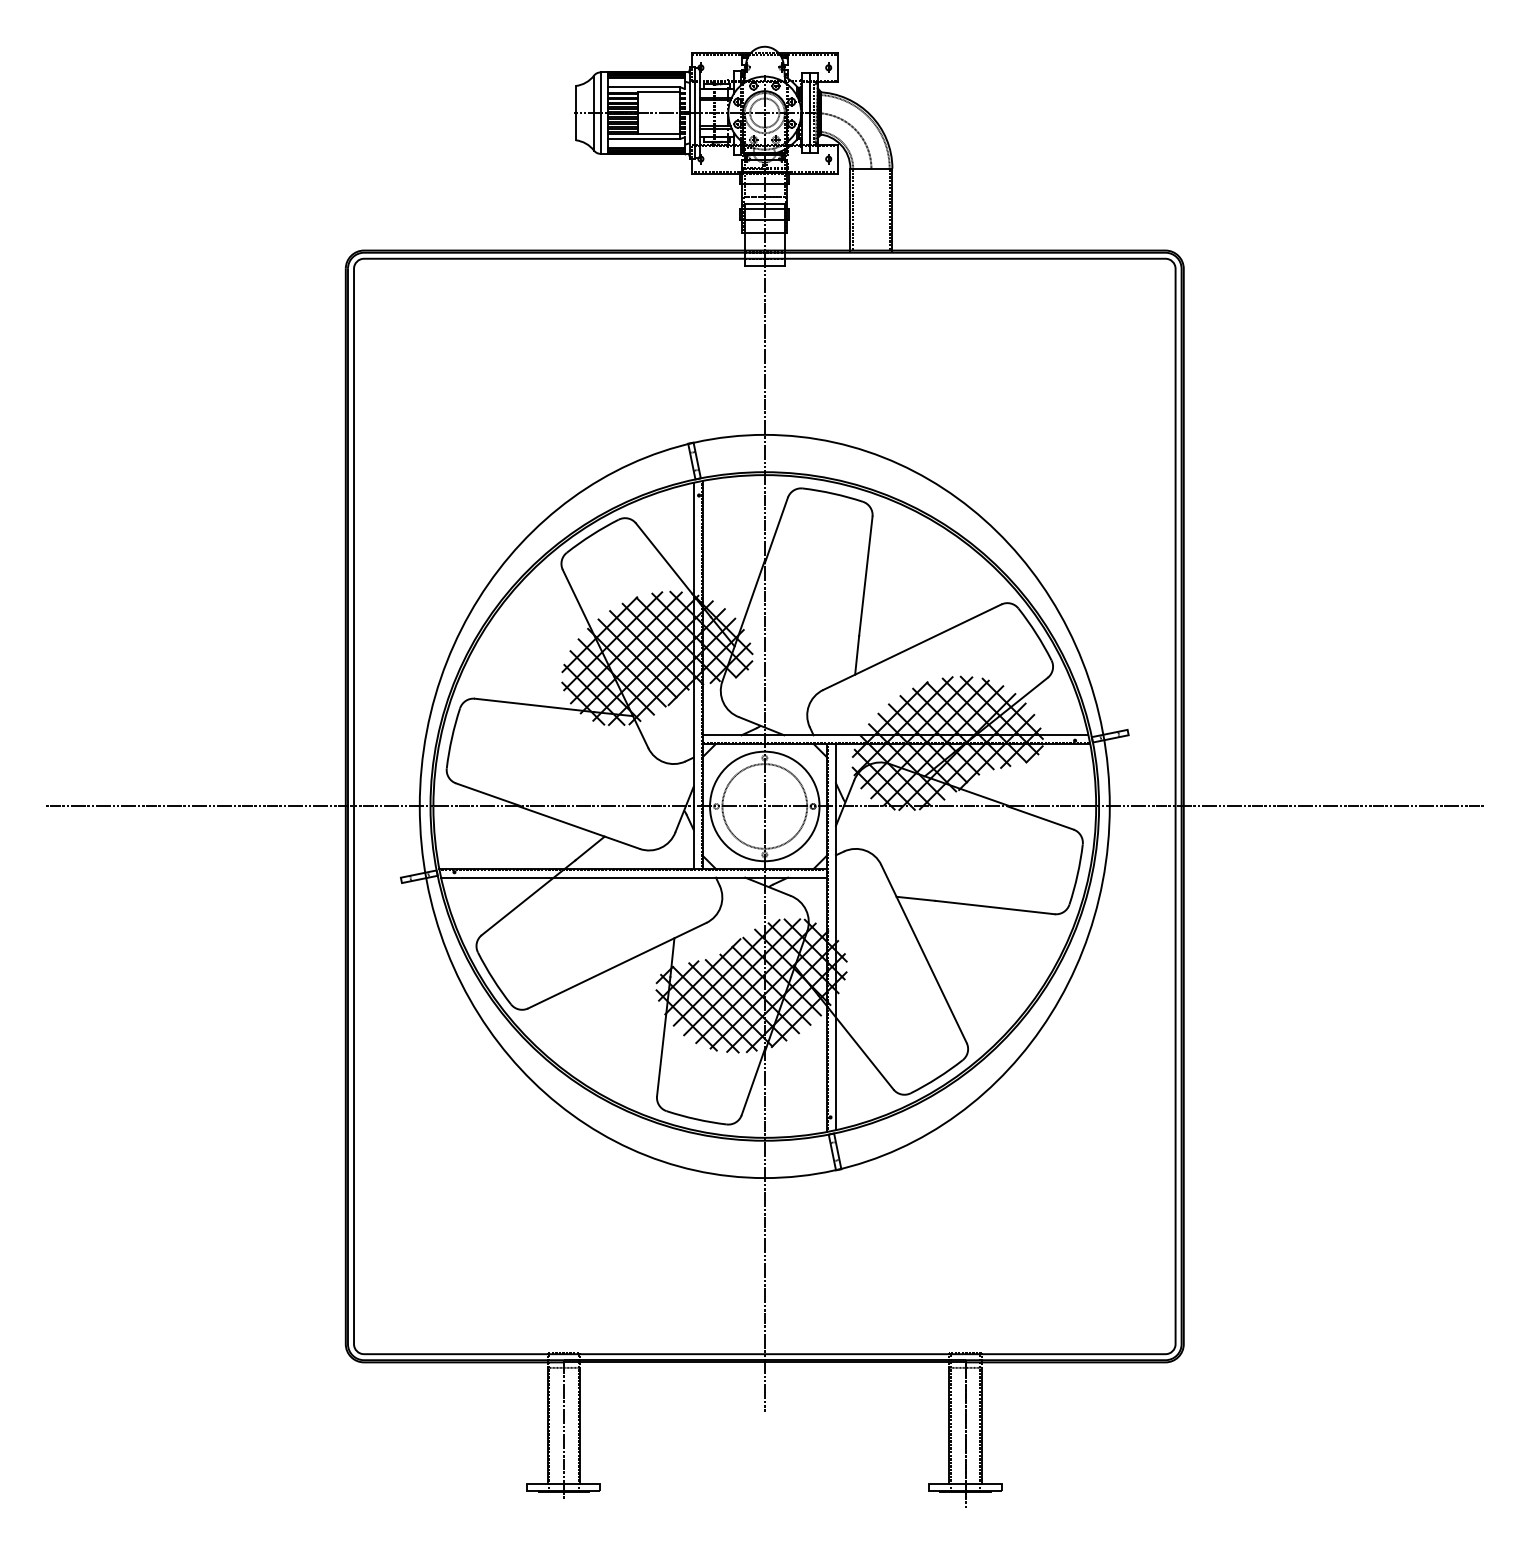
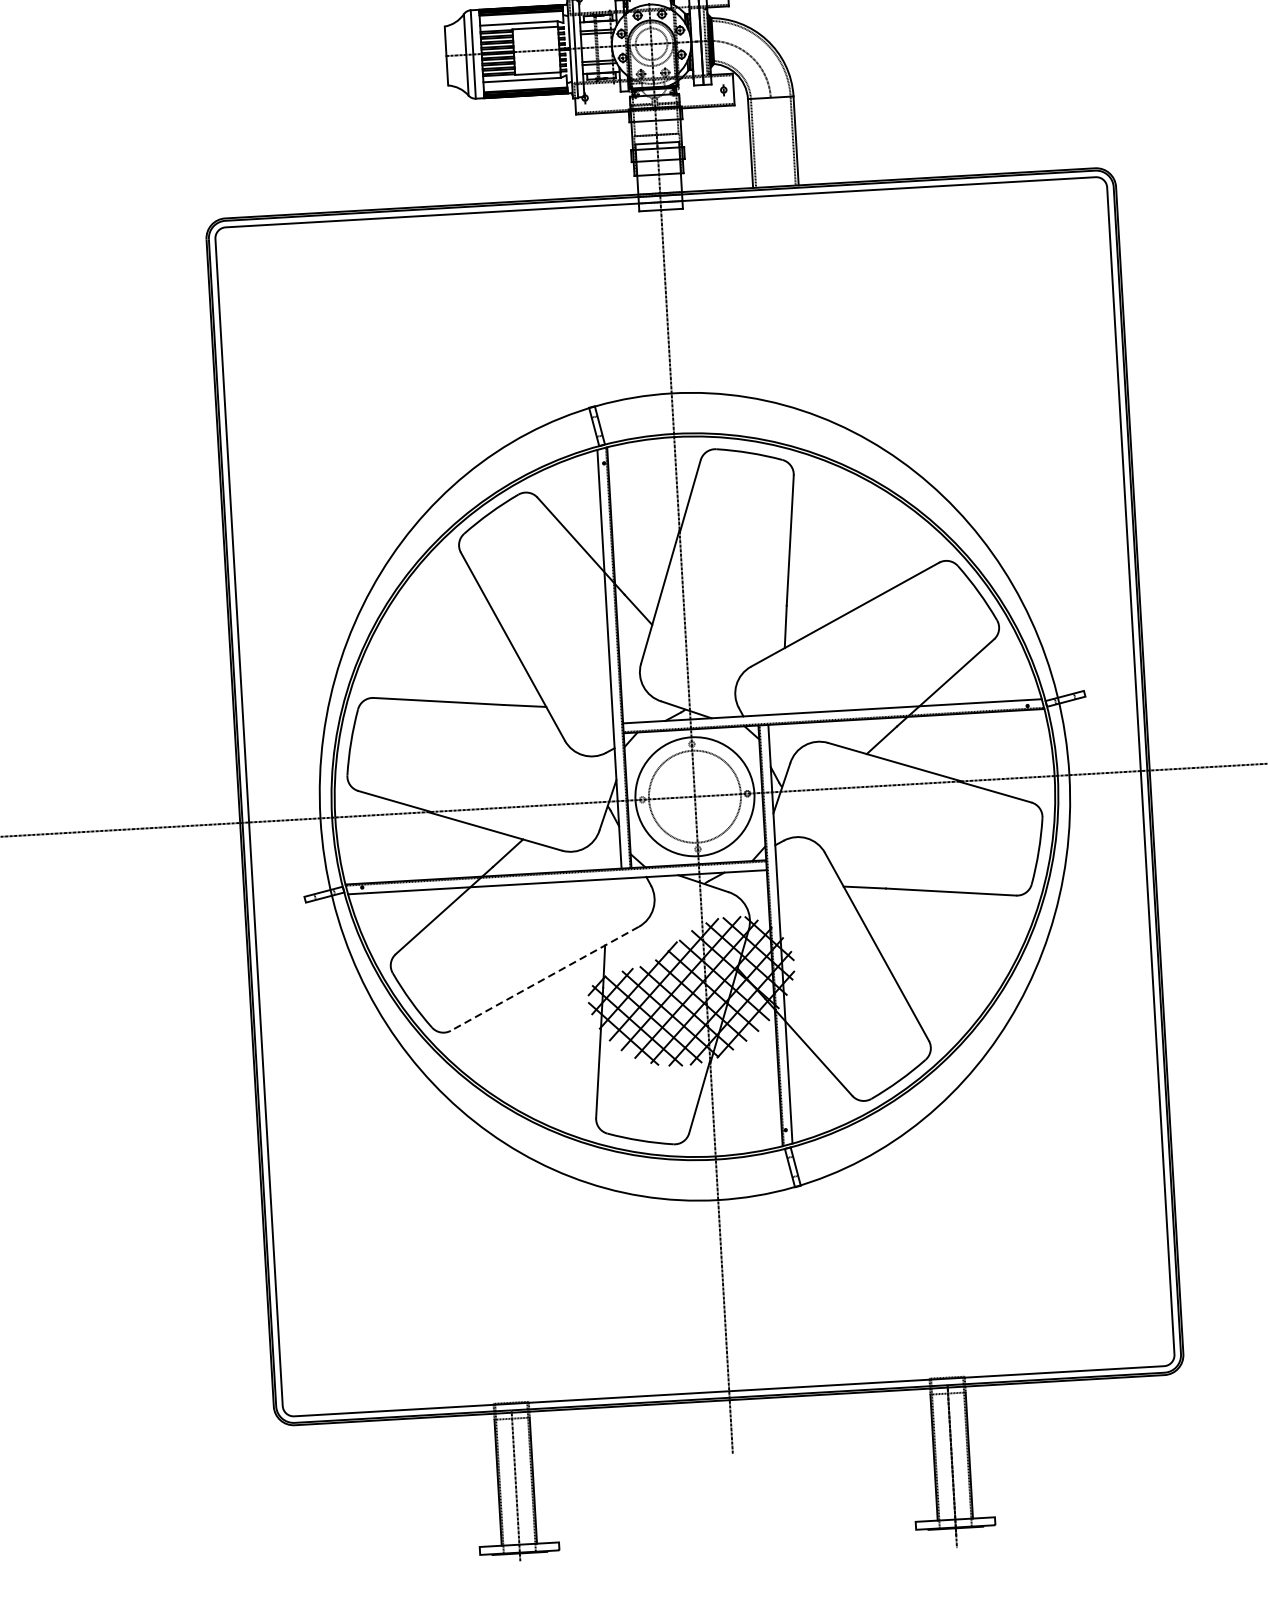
hatch: (657, 658) -> (569, 642), removed
hatch: (947, 743) -> (889, 716), removed
line: (617, 965) -> (545, 978), solid -> dashed

